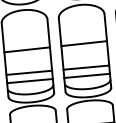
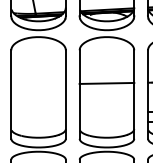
line: (27, 49) -> (38, 84), removed
line: (86, 67) -> (106, 112), removed
line: (29, 73) -> (38, 112), removed
line: (86, 76) -> (106, 122), removed
line: (29, 81) -> (38, 122), removed

